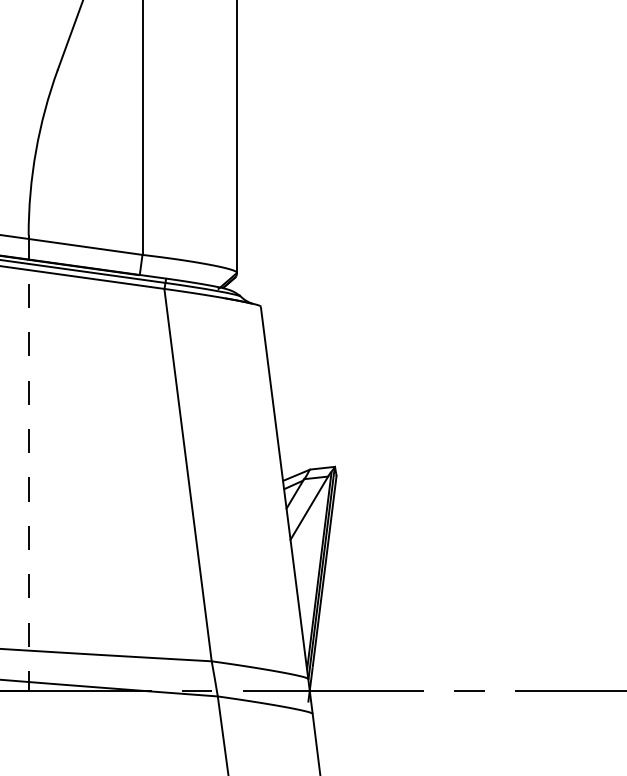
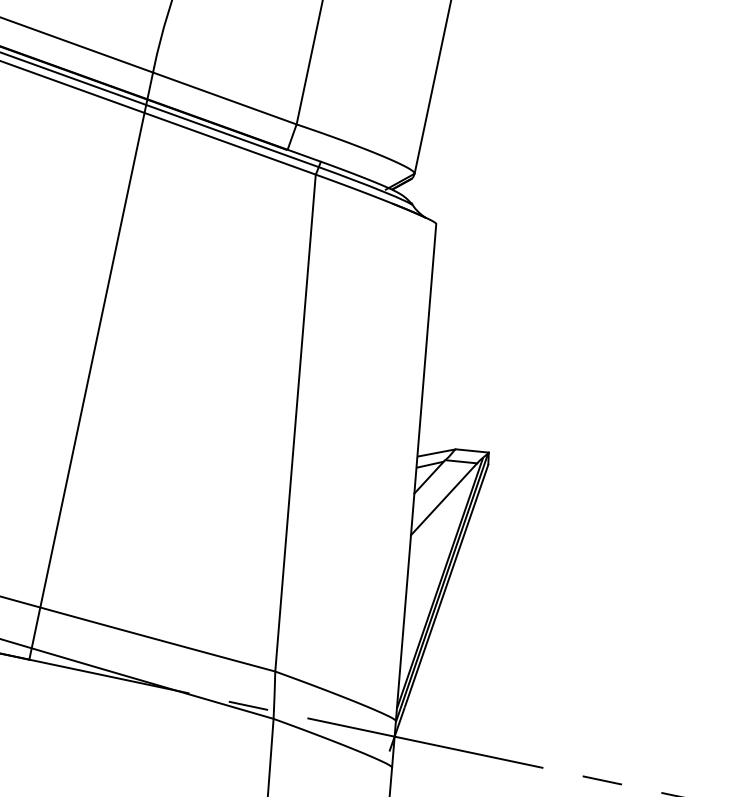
line: (28, 463) -> (91, 364), dashed -> solid

